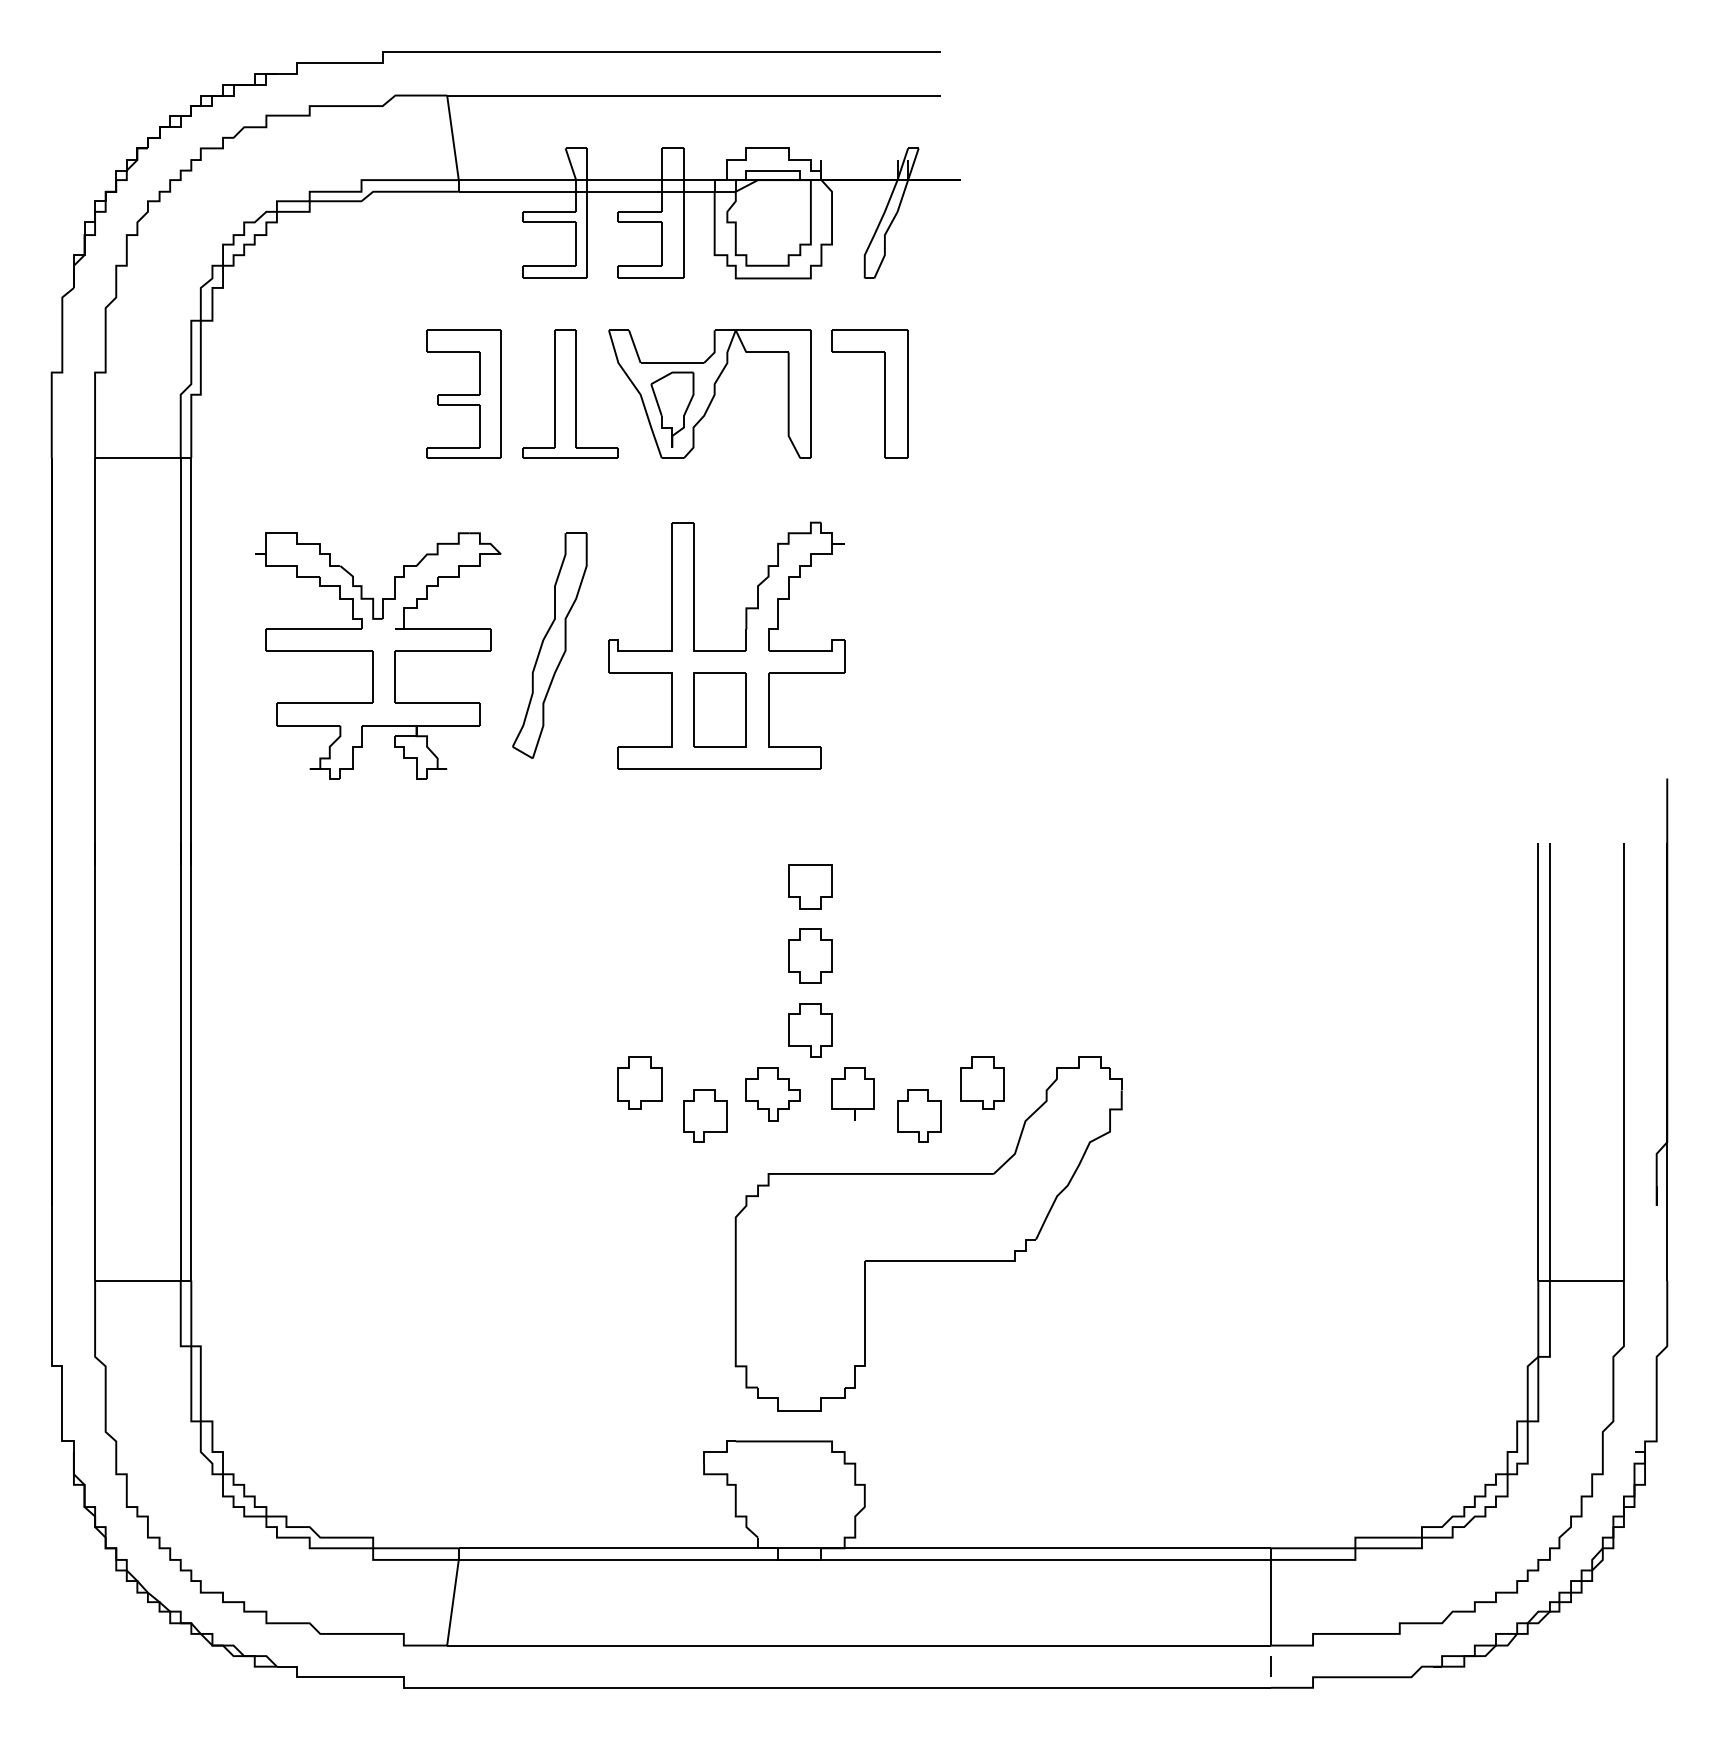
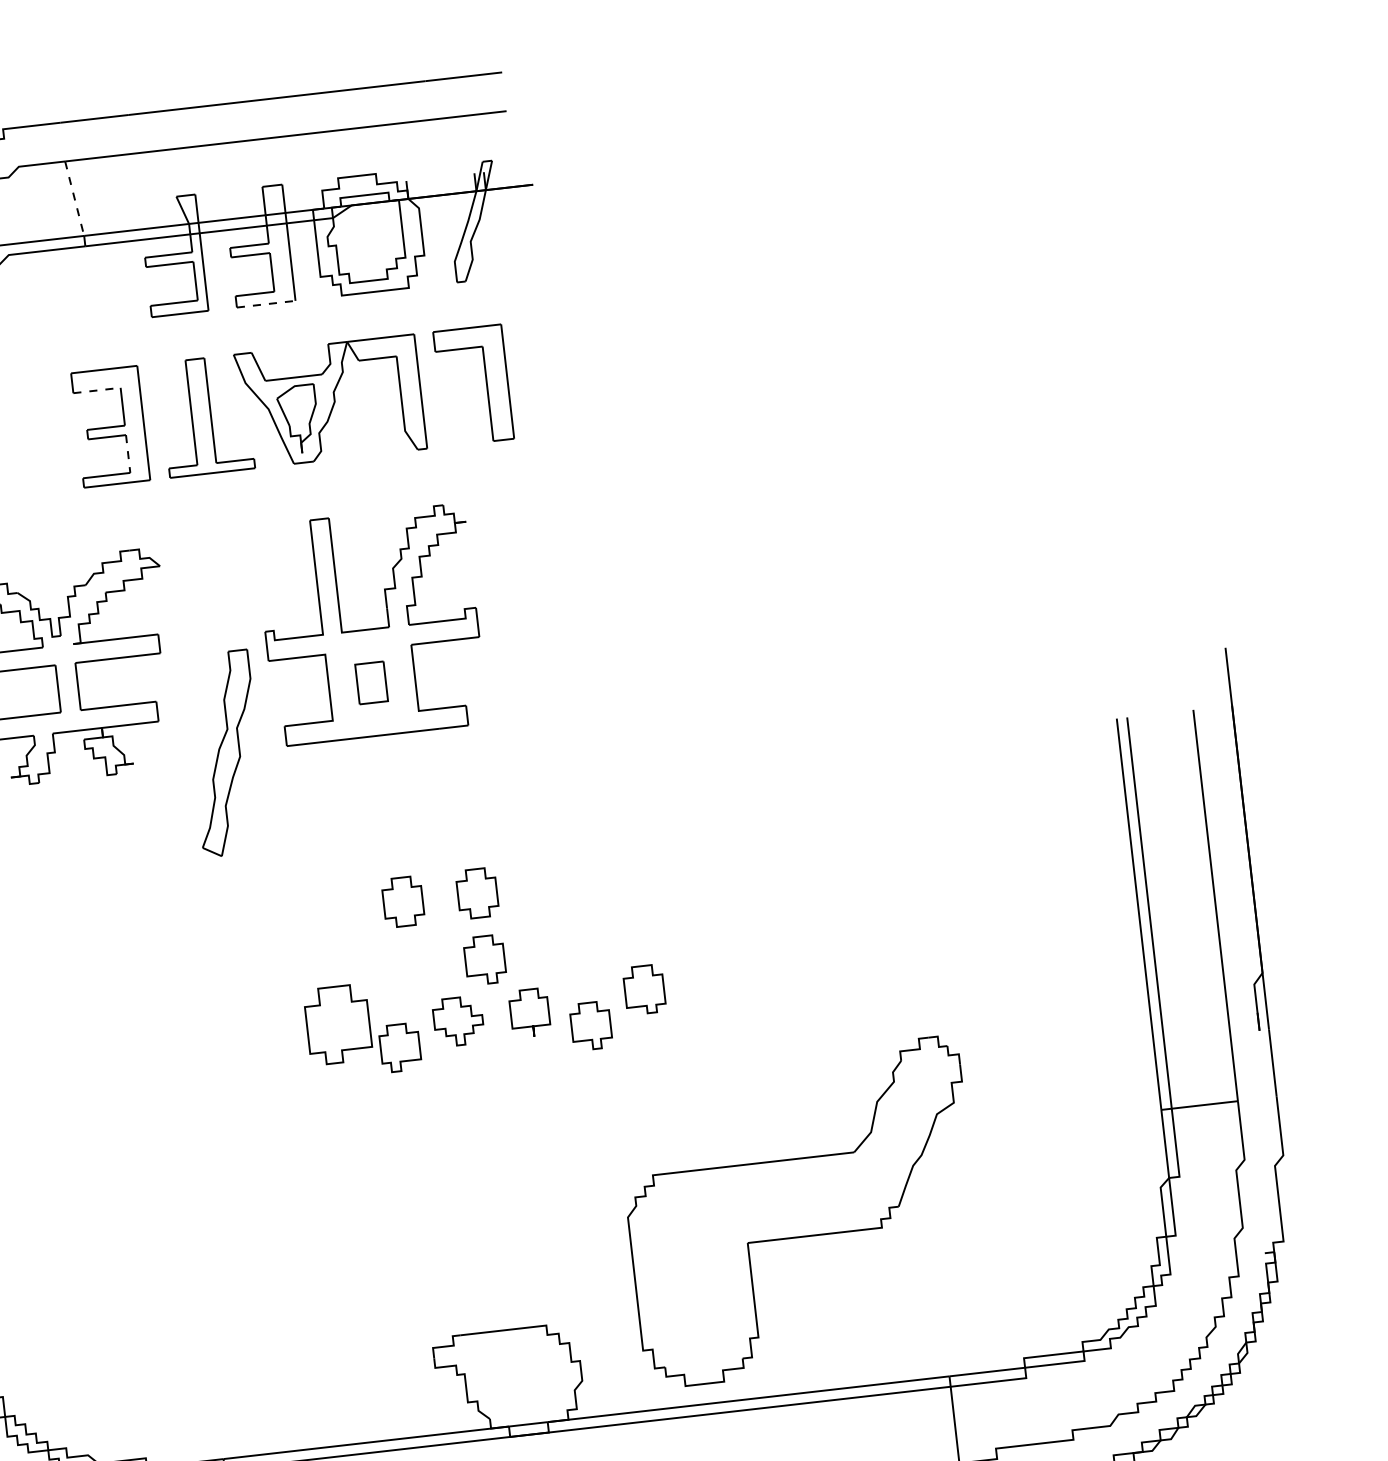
line: (452, 137) -> (74, 198), solid -> dashed
line: (651, 278) -> (266, 304), solid -> dashed
line: (454, 352) -> (97, 390), solid -> dashed
line: (479, 426) -> (127, 454), solid -> dashed
part: (549, 645) -> (225, 753), moved
part: (719, 709) -> (371, 682), size x0.6
part: (810, 886) -> (470, 831), removed
part: (727, 955) -> (403, 901), added
part: (639, 1082) -> (337, 1024), size x1.6
part: (928, 1233) -> (801, 1212), moved

